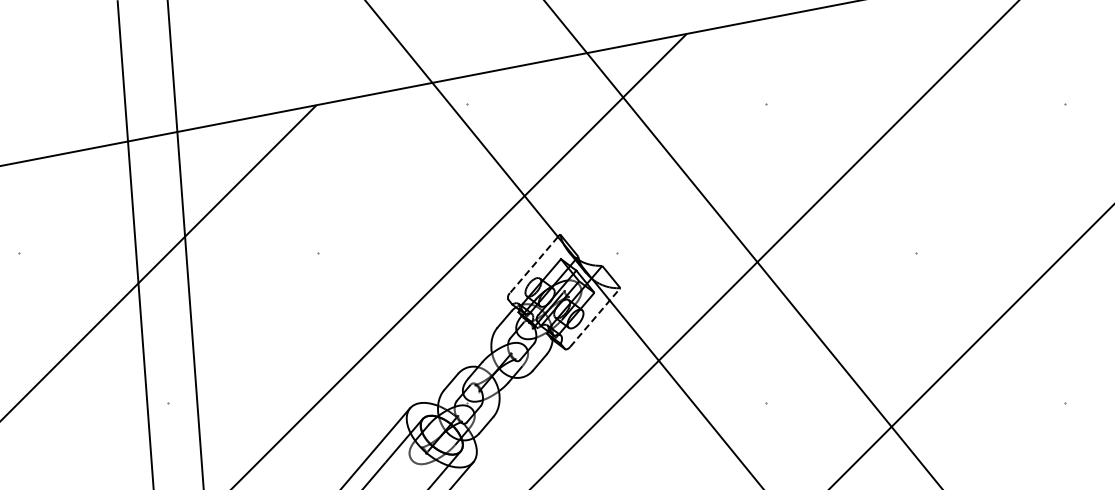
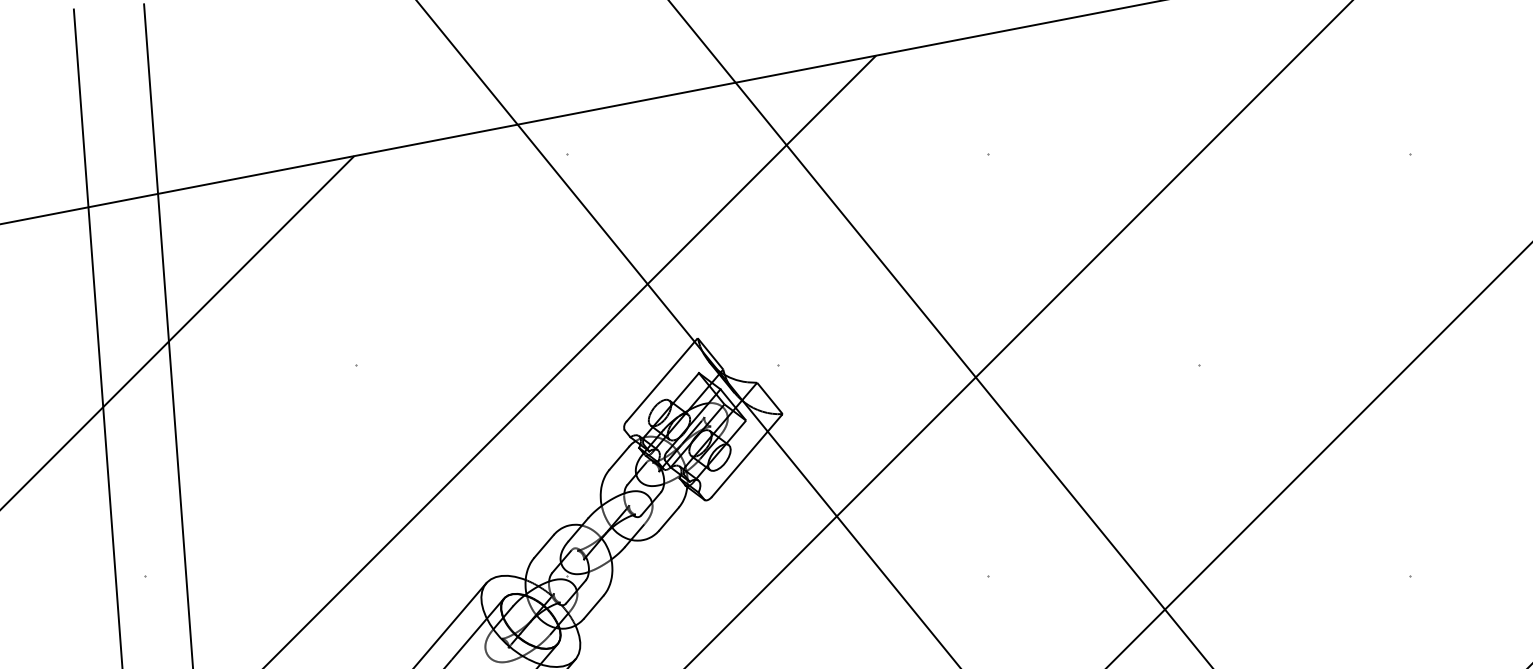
line: (534, 265) -> (661, 382), dashed -> solid
line: (595, 317) -> (747, 455), dashed -> solid

